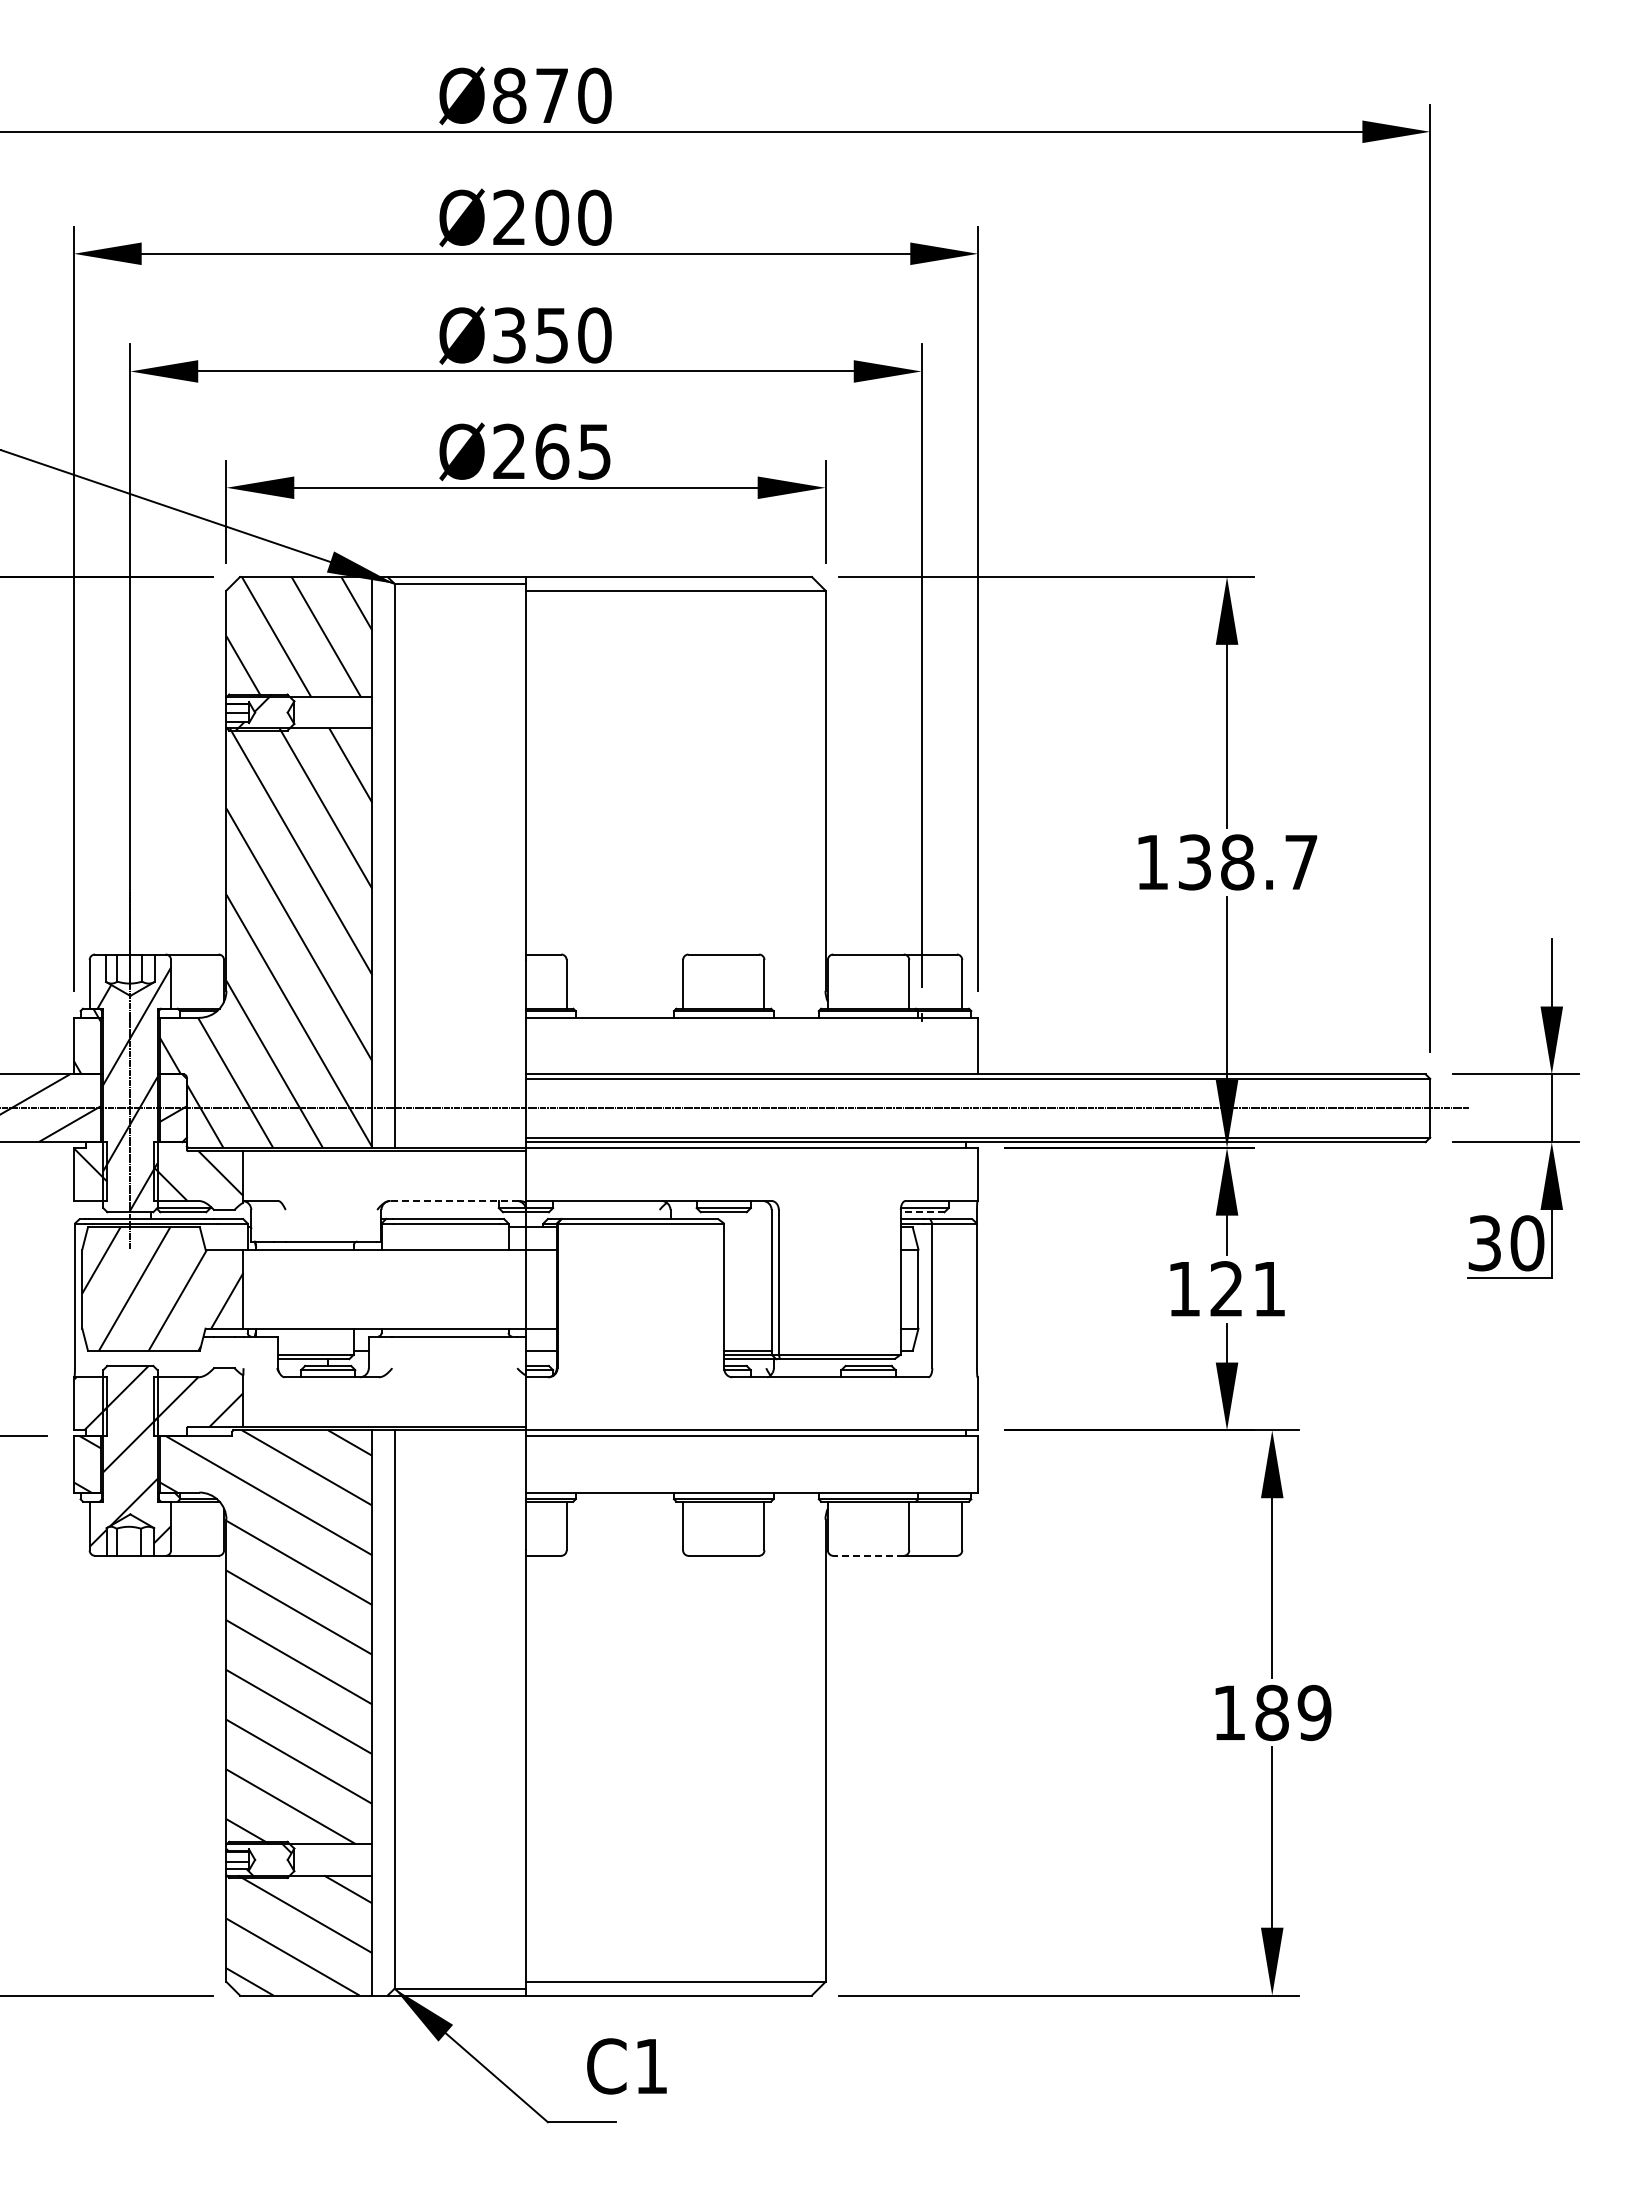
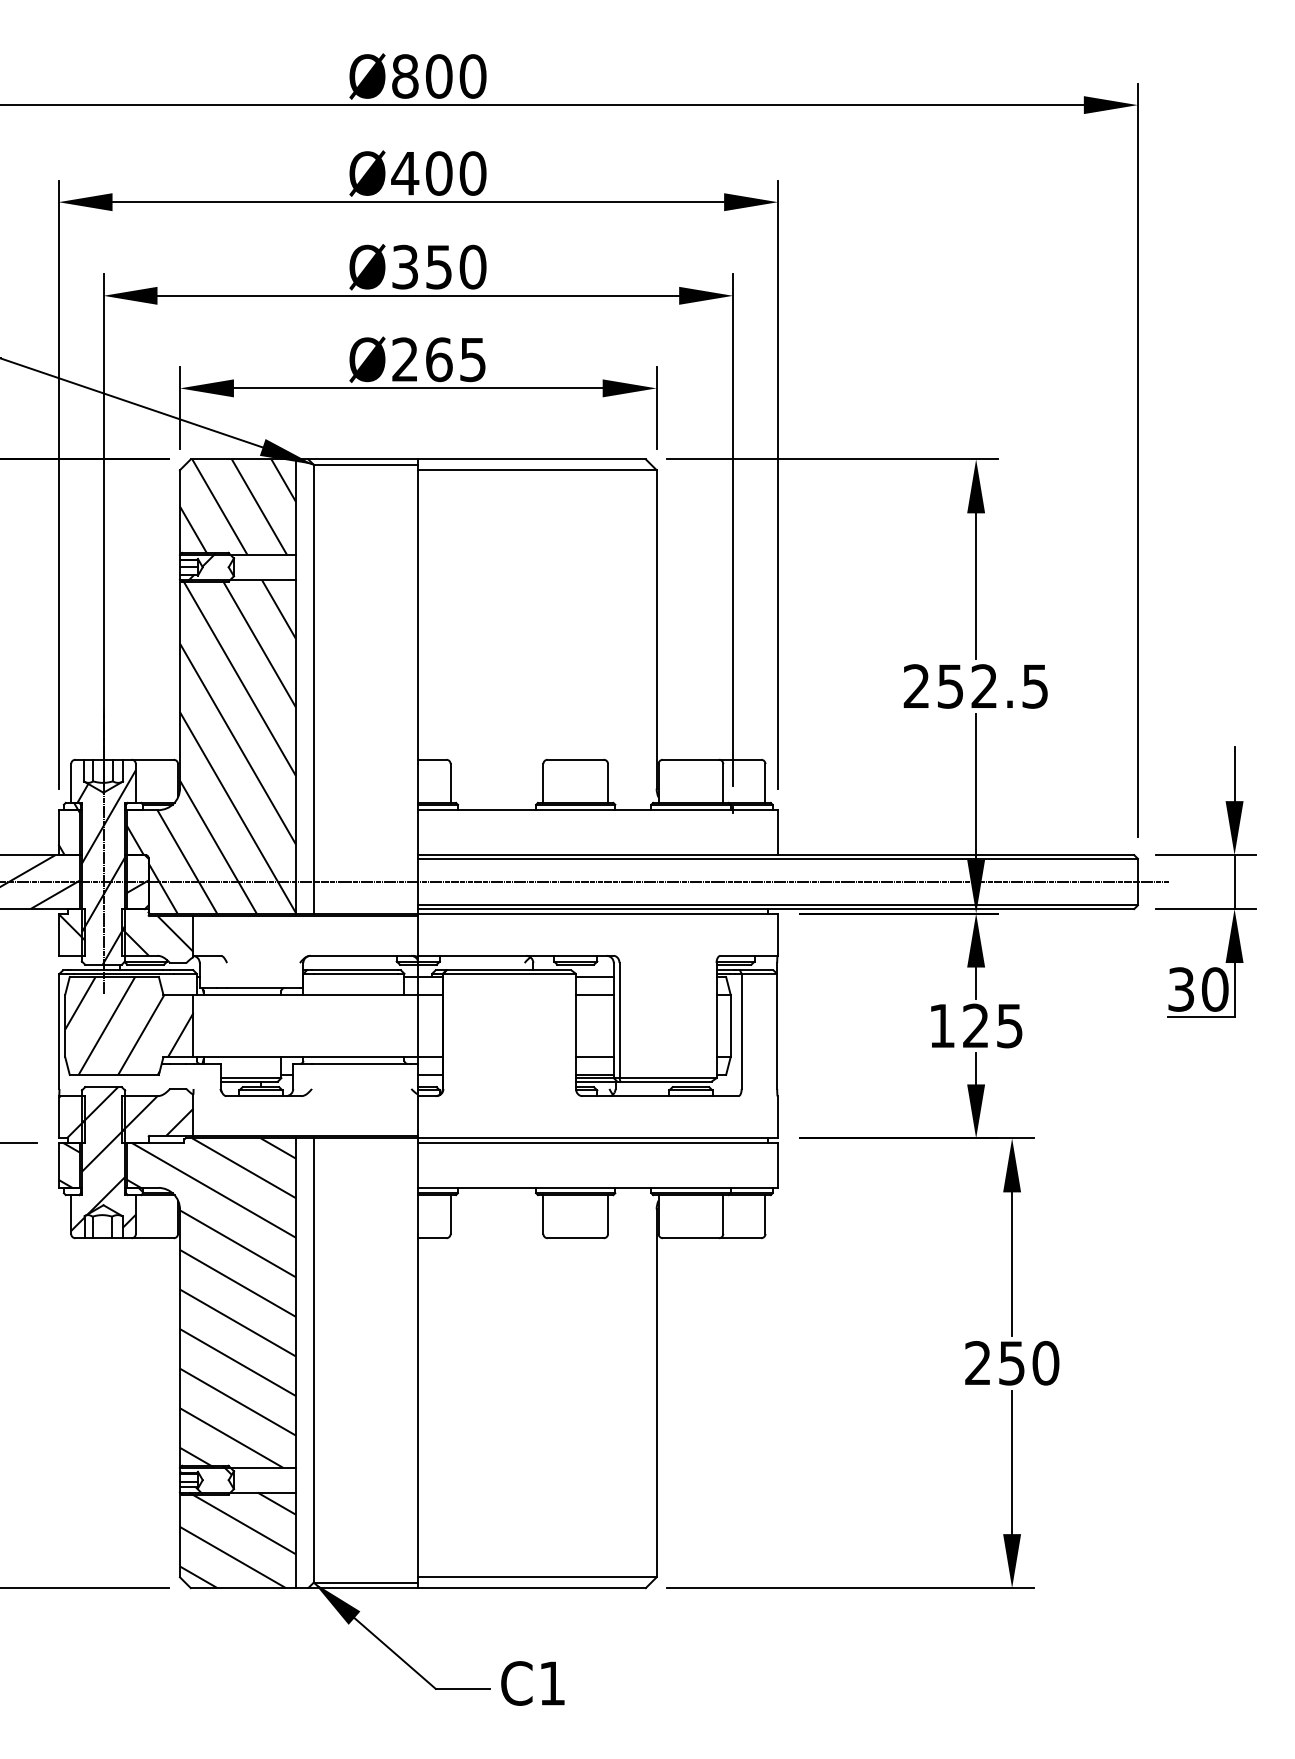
text: (552, 95) -> (439, 76), Ø870 -> Ø800
text: (509, 216) -> (405, 172), Ø200 -> Ø400
text: (1226, 862) -> (975, 686), 138.7 -> 252.5
line: (455, 1200) -> (362, 955), dashed -> solid
line: (922, 1212) -> (733, 965), dashed -> solid
line: (747, 1227) -> (594, 976), added
line: (747, 1249) -> (594, 994), added
text: (1269, 1289) -> (1009, 1026), 121 -> 125
line: (747, 1328) -> (594, 1057), added
line: (868, 1555) -> (690, 1237), dashed -> solid
text: (1272, 1712) -> (1012, 1362), 189 -> 250
text: (626, 2066) -> (532, 1683), moved

